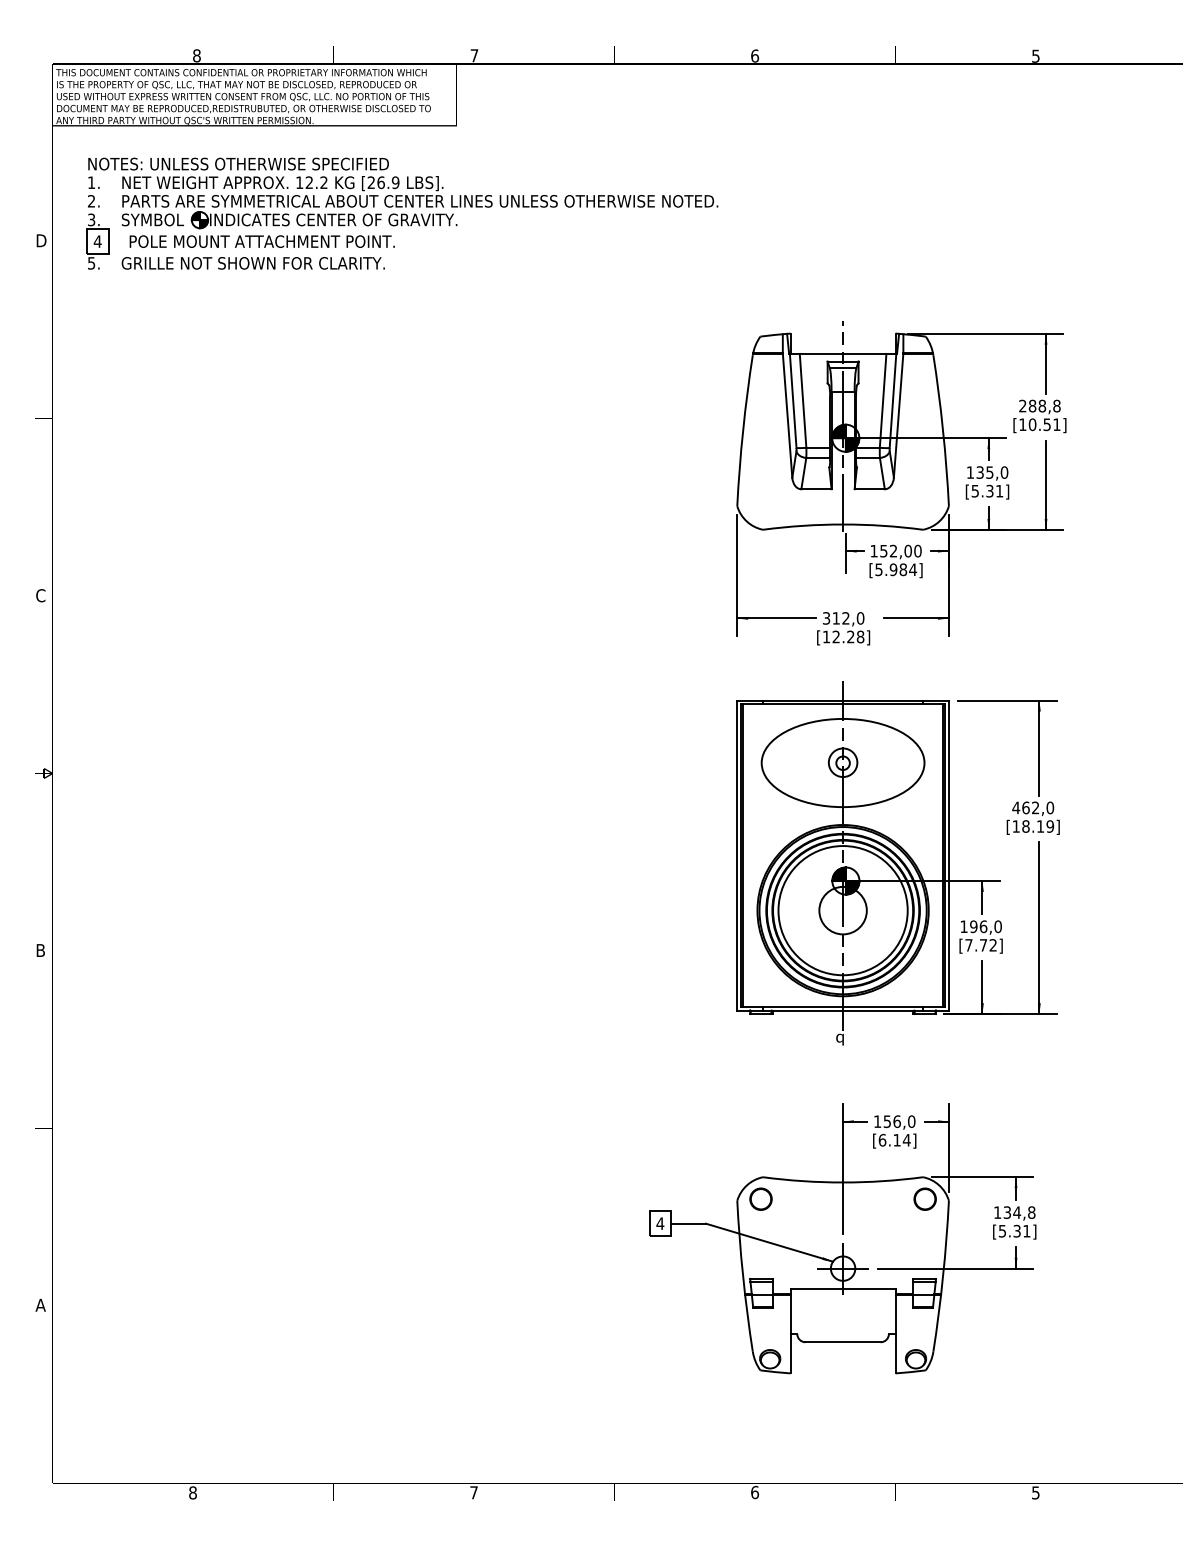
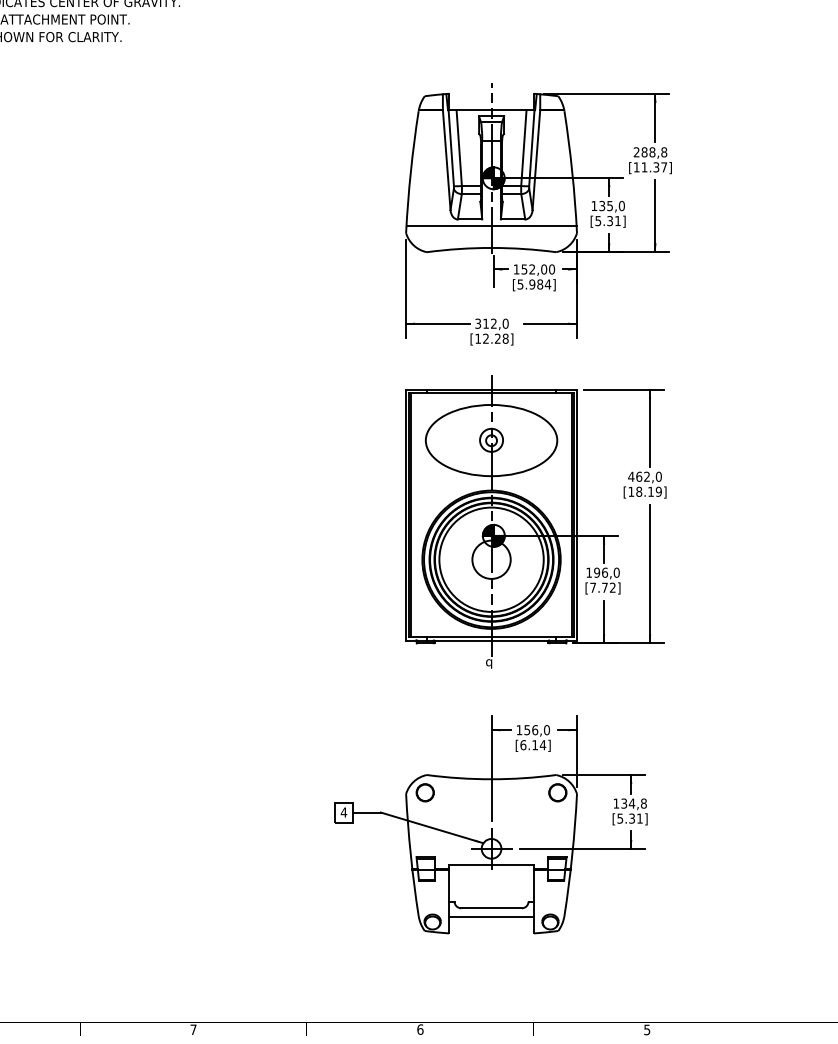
text: (1044, 424) -> (654, 167), [10.51] -> [11.37]
line: (842, 497) -> (491, 226), added
line: (842, 1353) -> (491, 917), added

